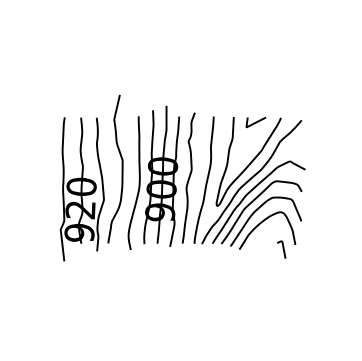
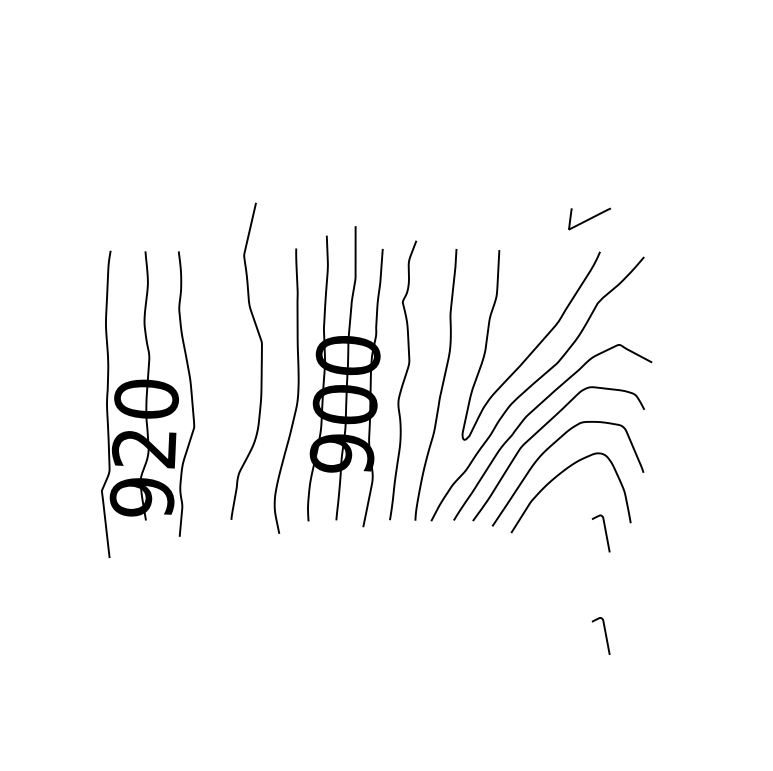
curve: (255, 122) -> (588, 218), moved
part: (81, 189) -> (146, 404), moved
curve: (282, 297) -> (603, 635), added

